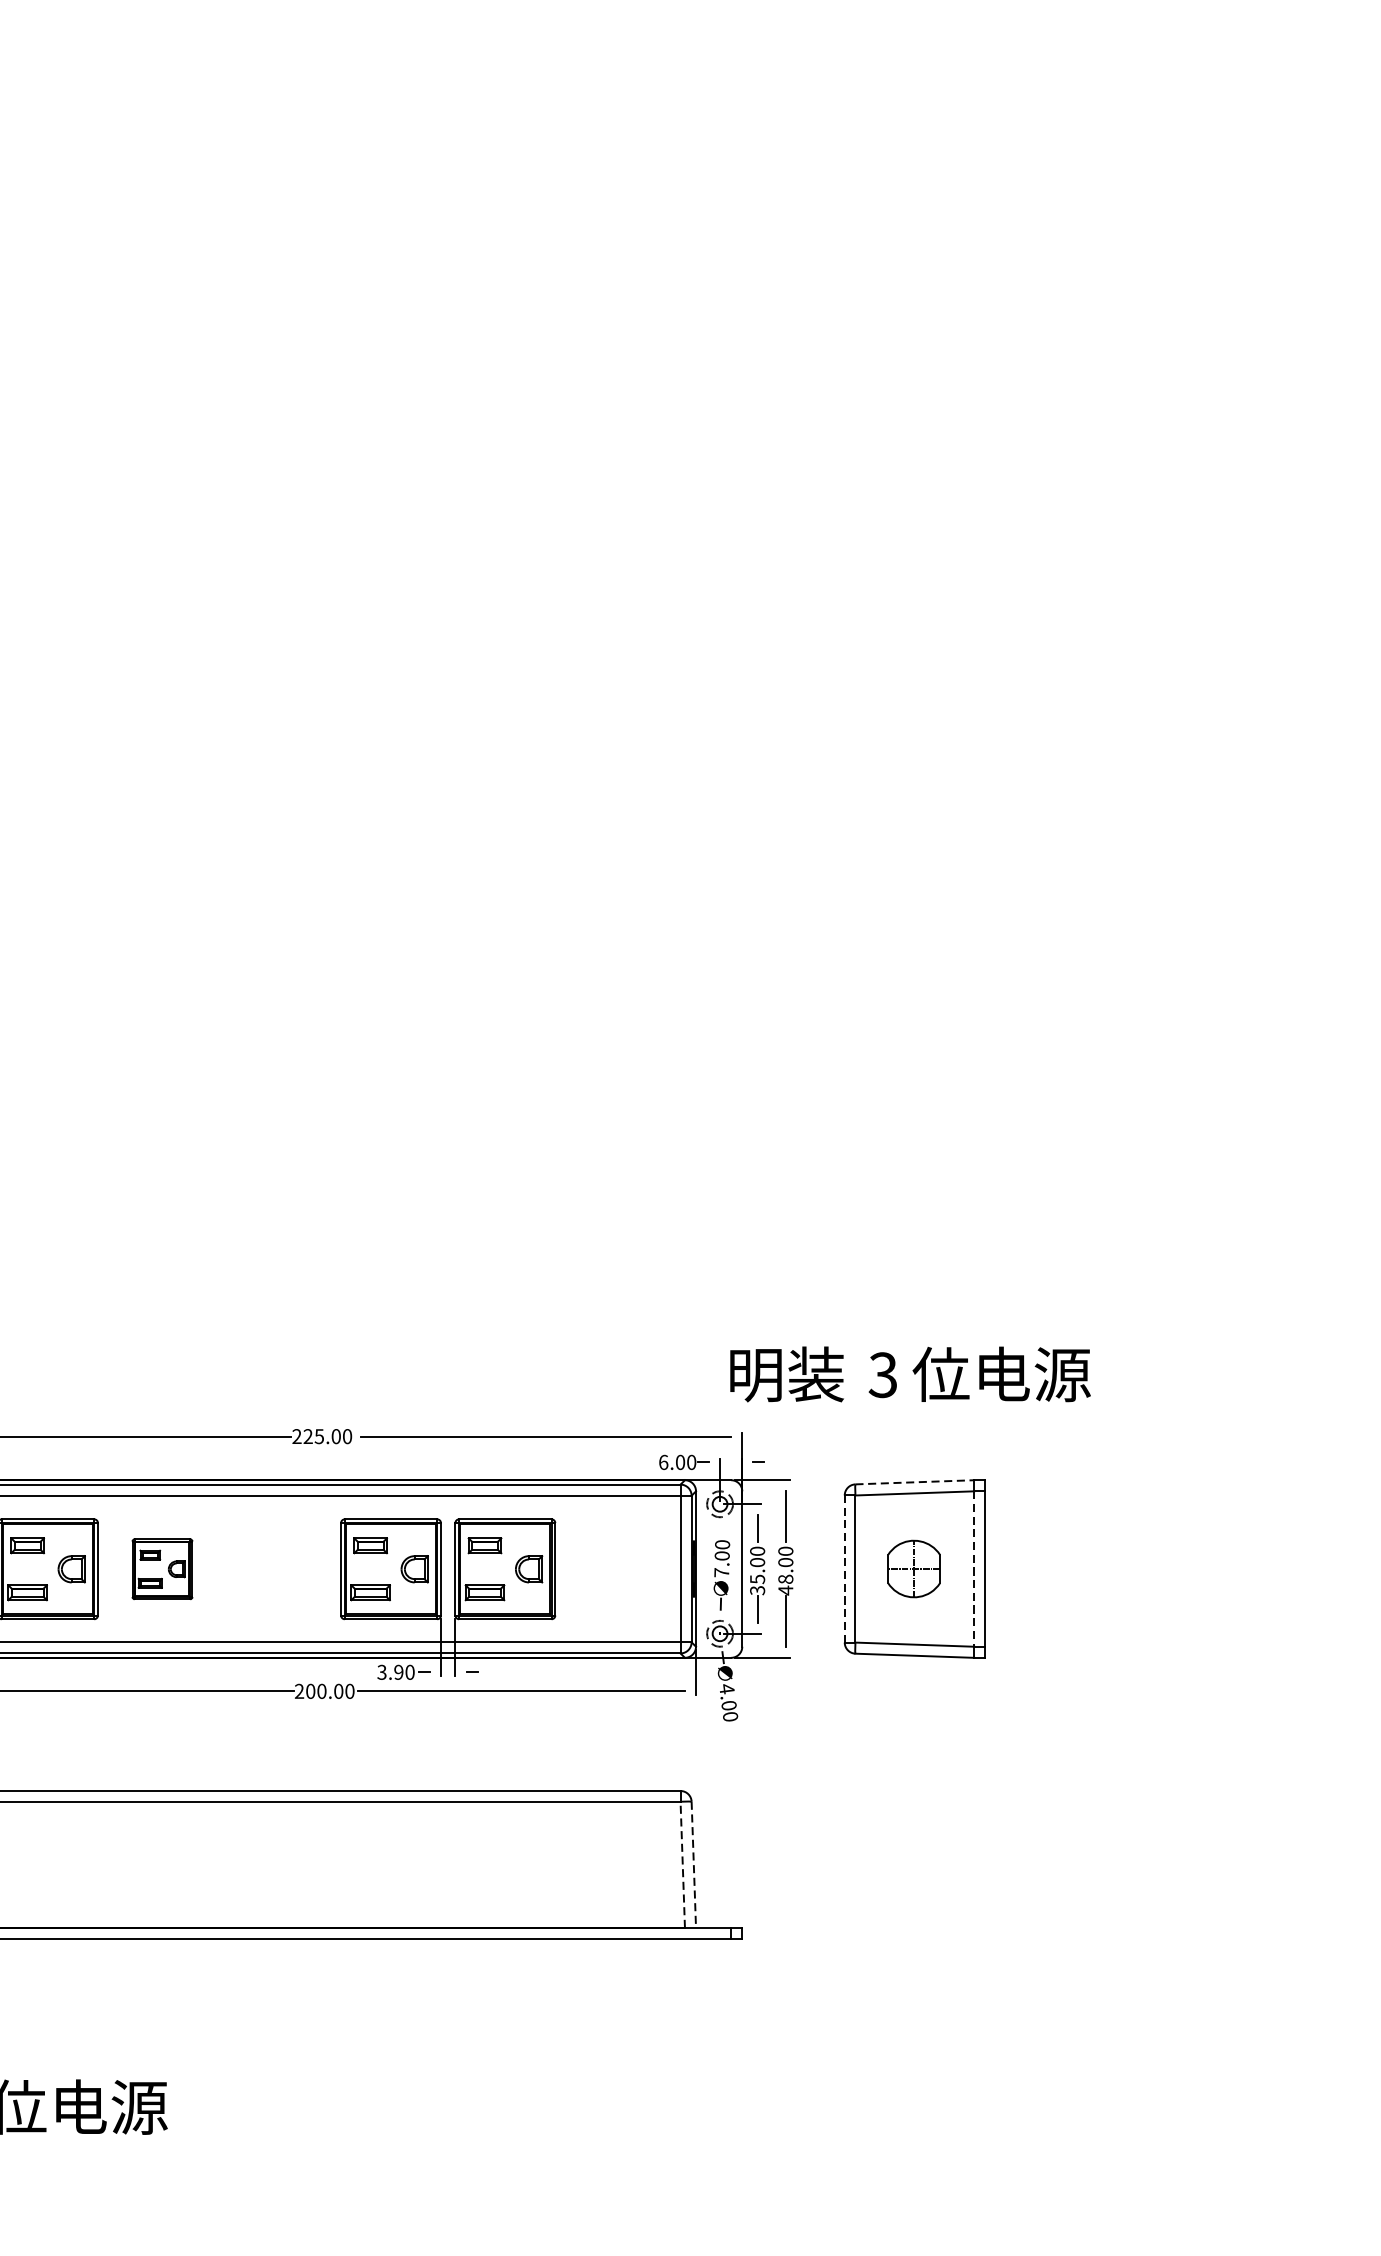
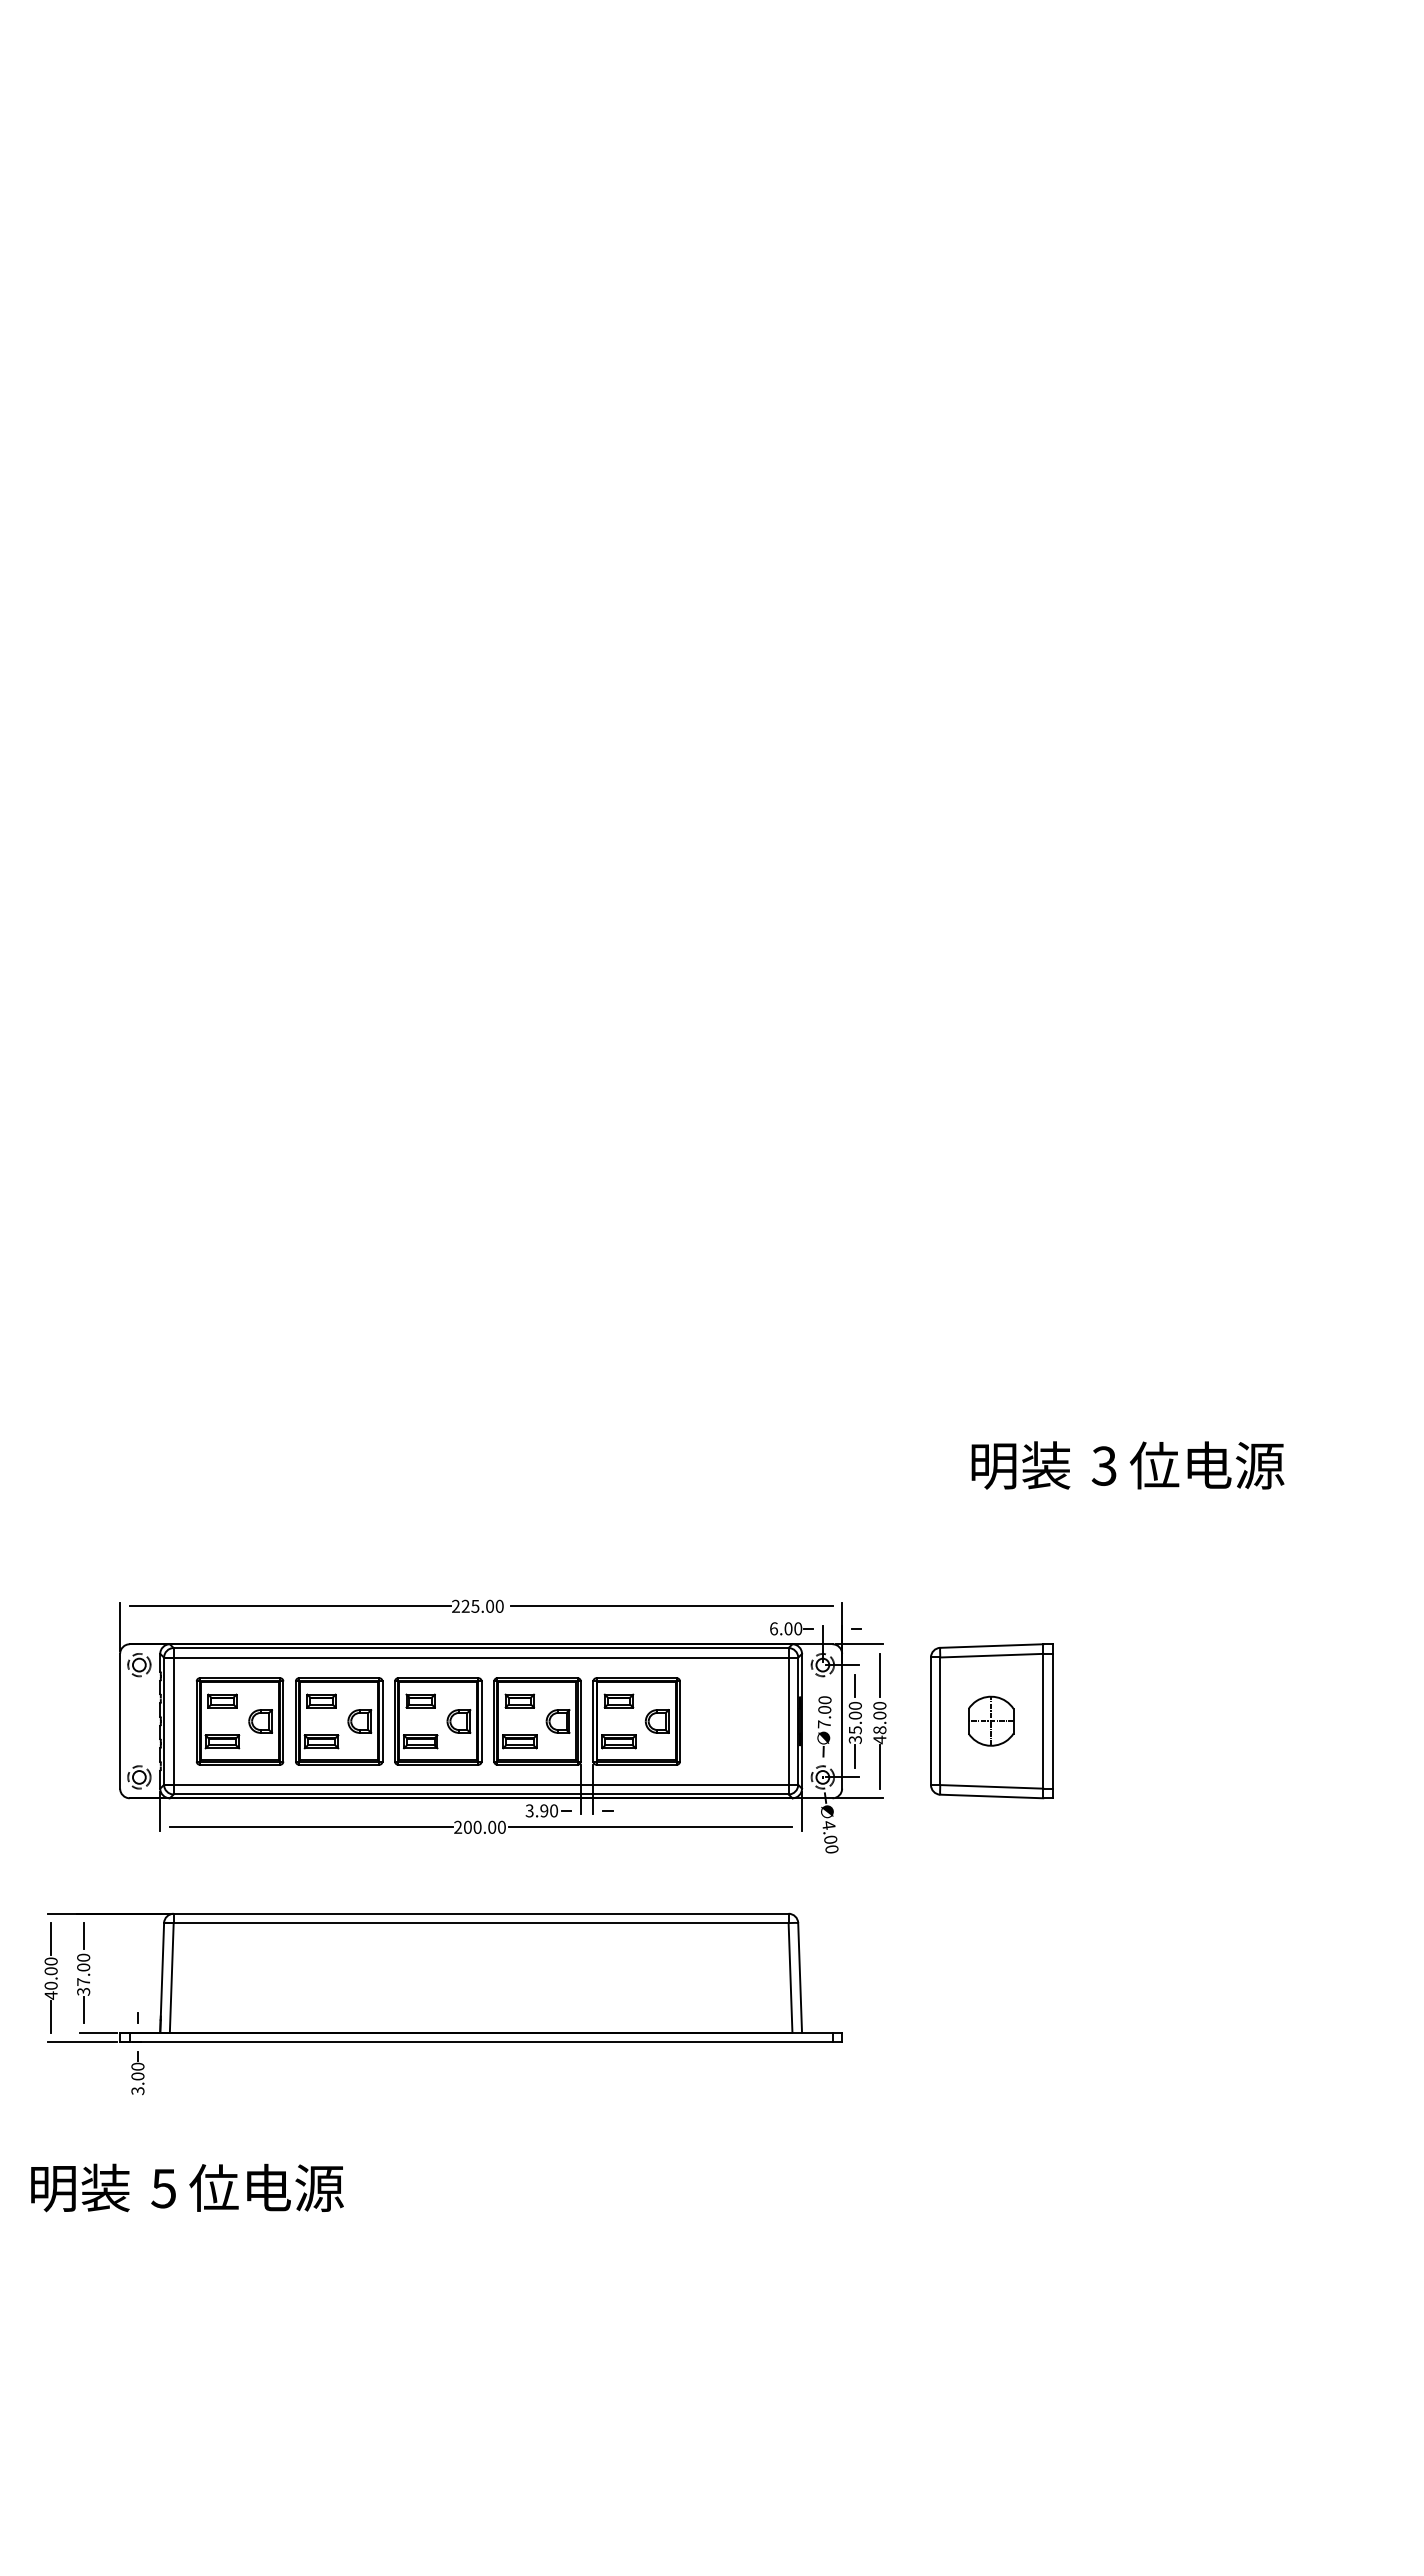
text: (909, 1374) -> (1127, 1465), moved
line: (914, 1482) -> (991, 1646), dashed -> solid
part: (162, 1569) -> (339, 1721), size x1.67
part: (276, 1569) -> (438, 1721), added
line: (844, 1569) -> (930, 1721), dashed -> solid
line: (974, 1569) -> (1043, 1721), dashed -> solid
line: (682, 1864) -> (790, 1977), dashed -> solid
line: (694, 1864) -> (800, 1977), dashed -> solid

